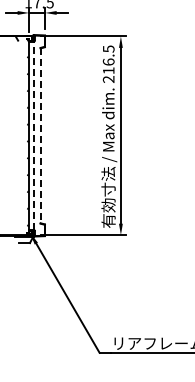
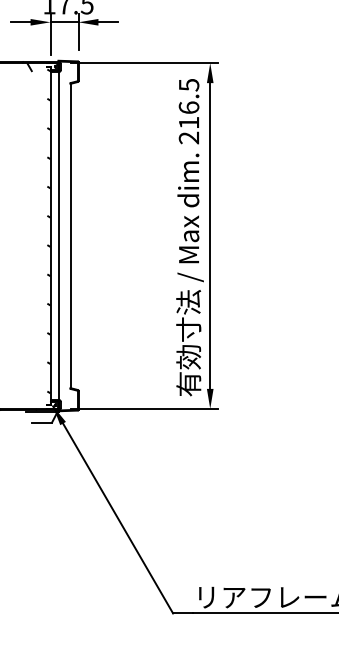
line: (33, 135) -> (58, 235), dashed -> solid
line: (40, 135) -> (70, 235), dashed -> solid

